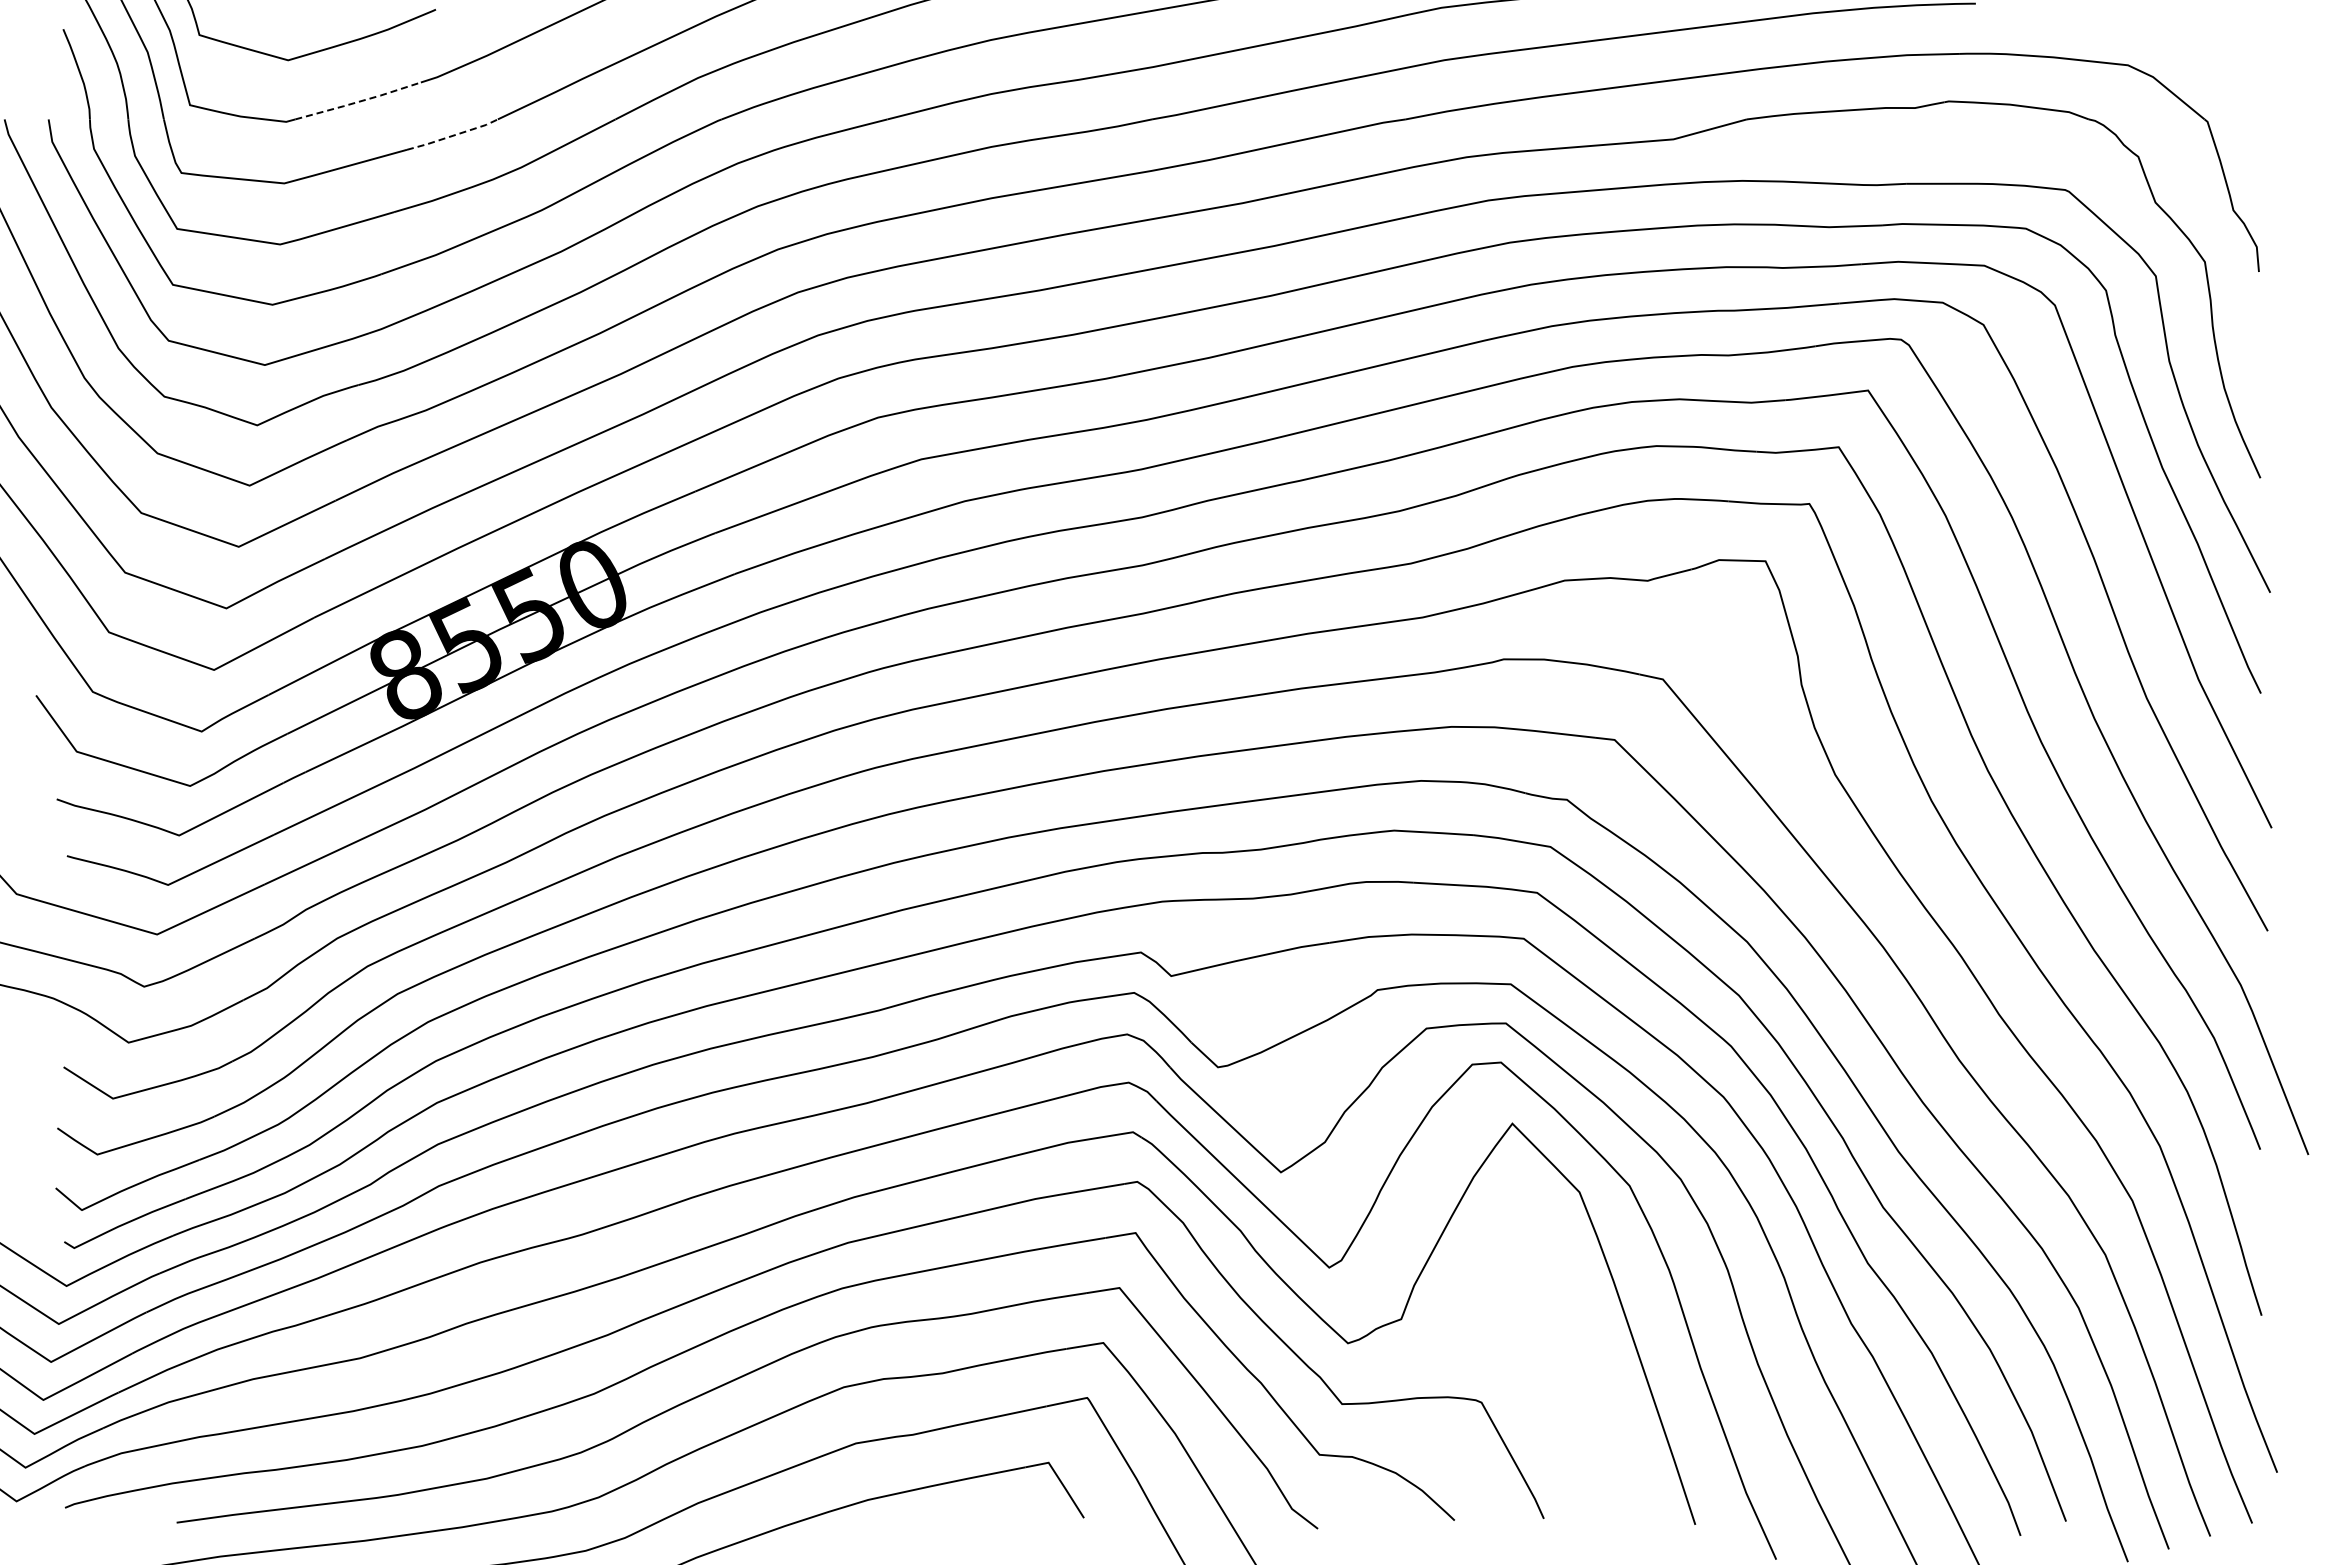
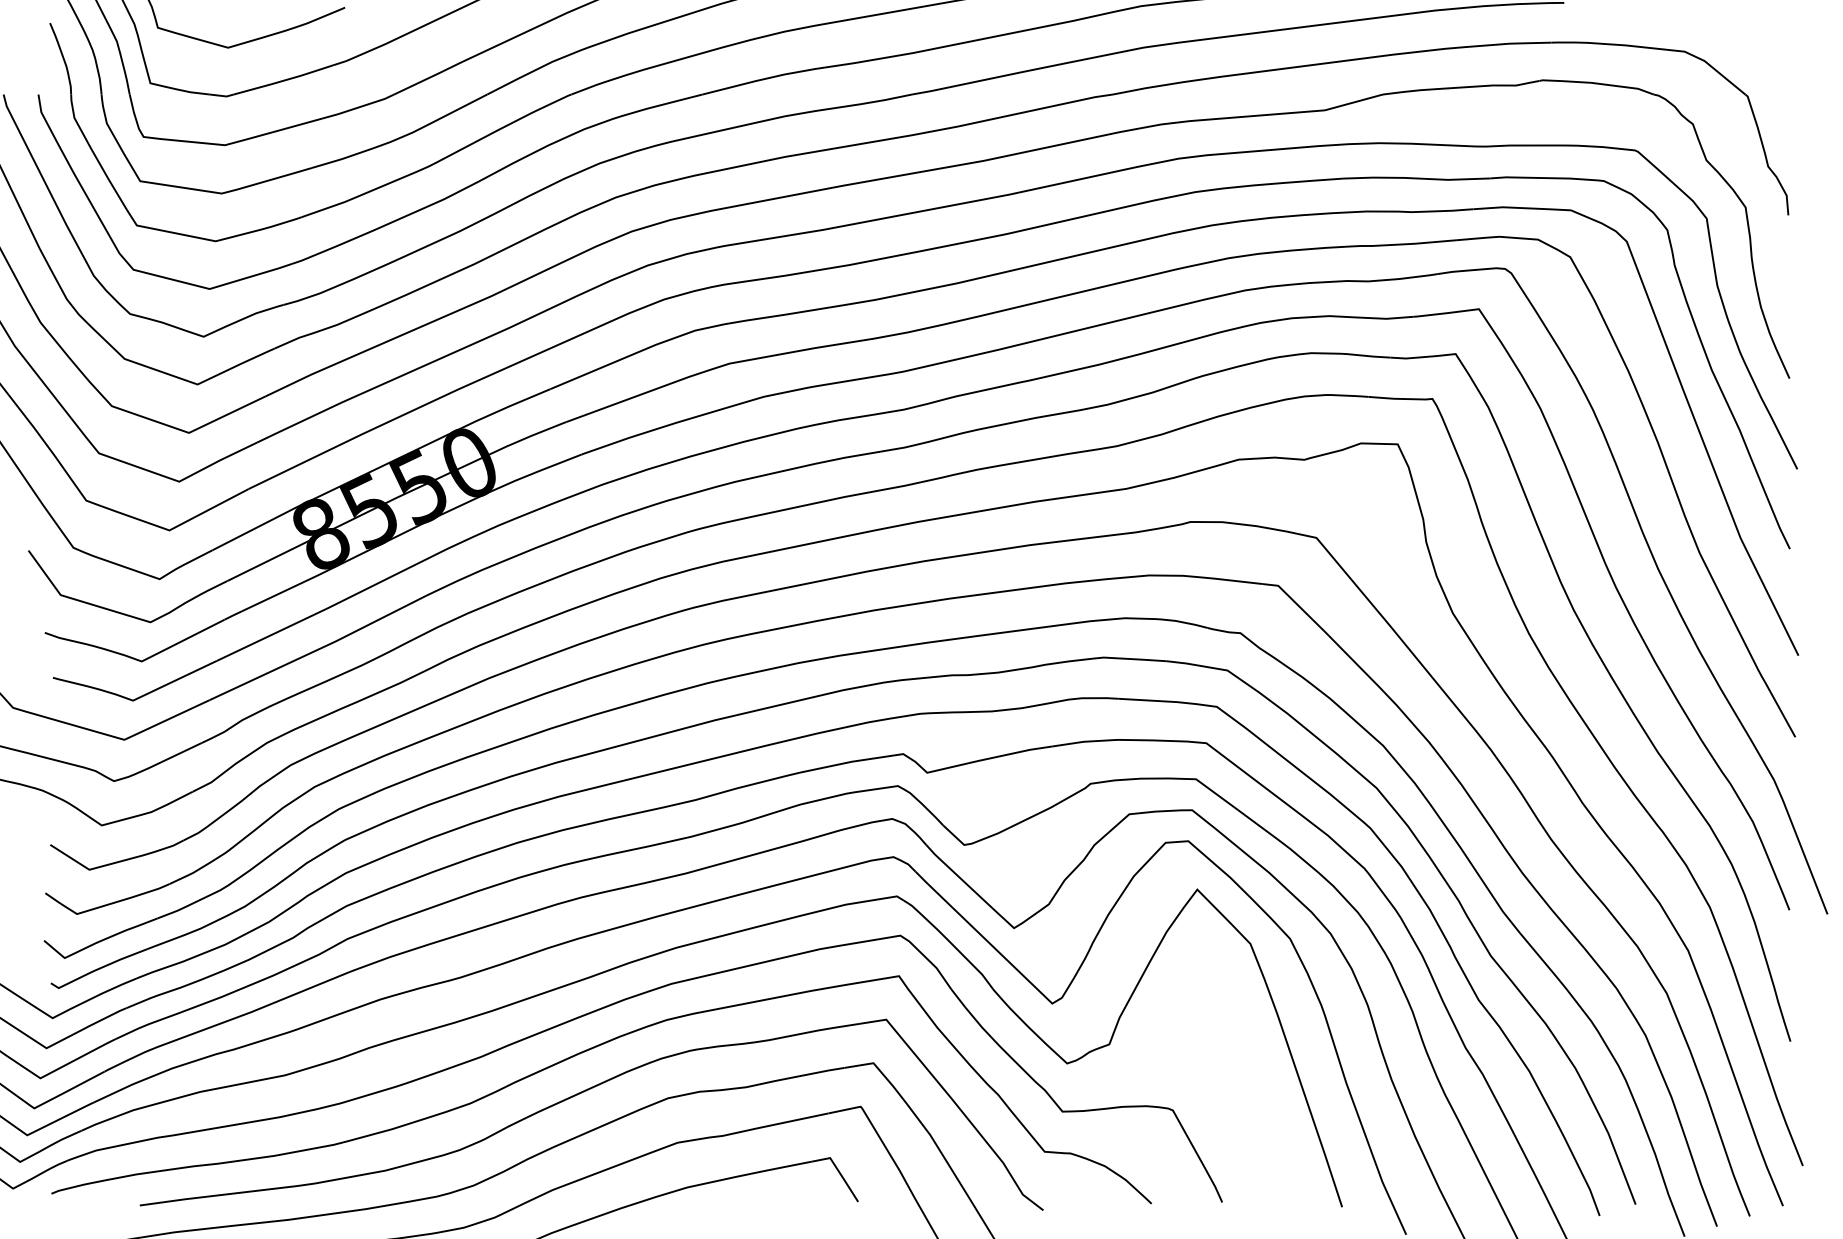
line: (358, 101) -> (283, 80), dashed -> solid
line: (453, 135) -> (358, 107), dashed -> solid

